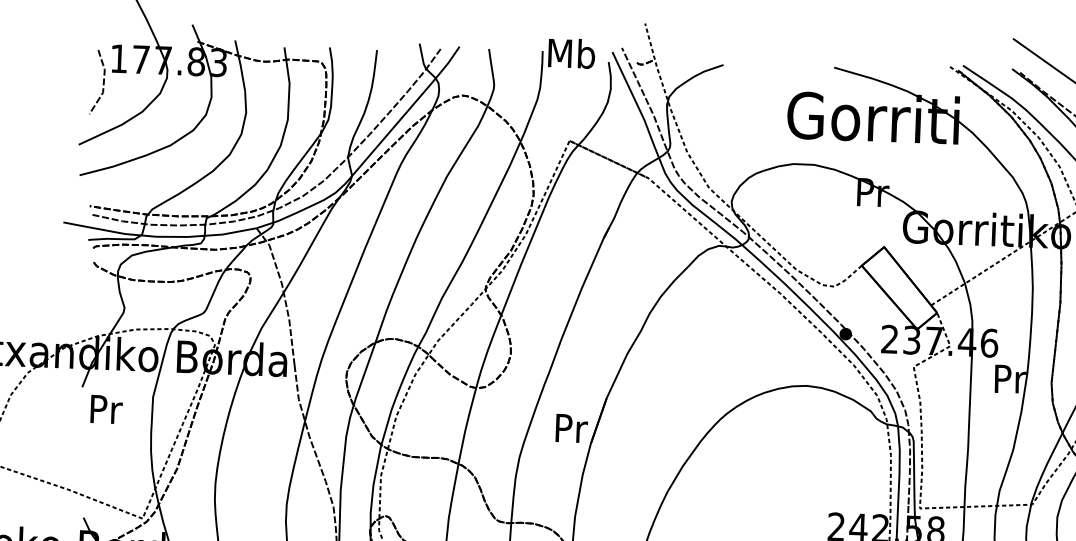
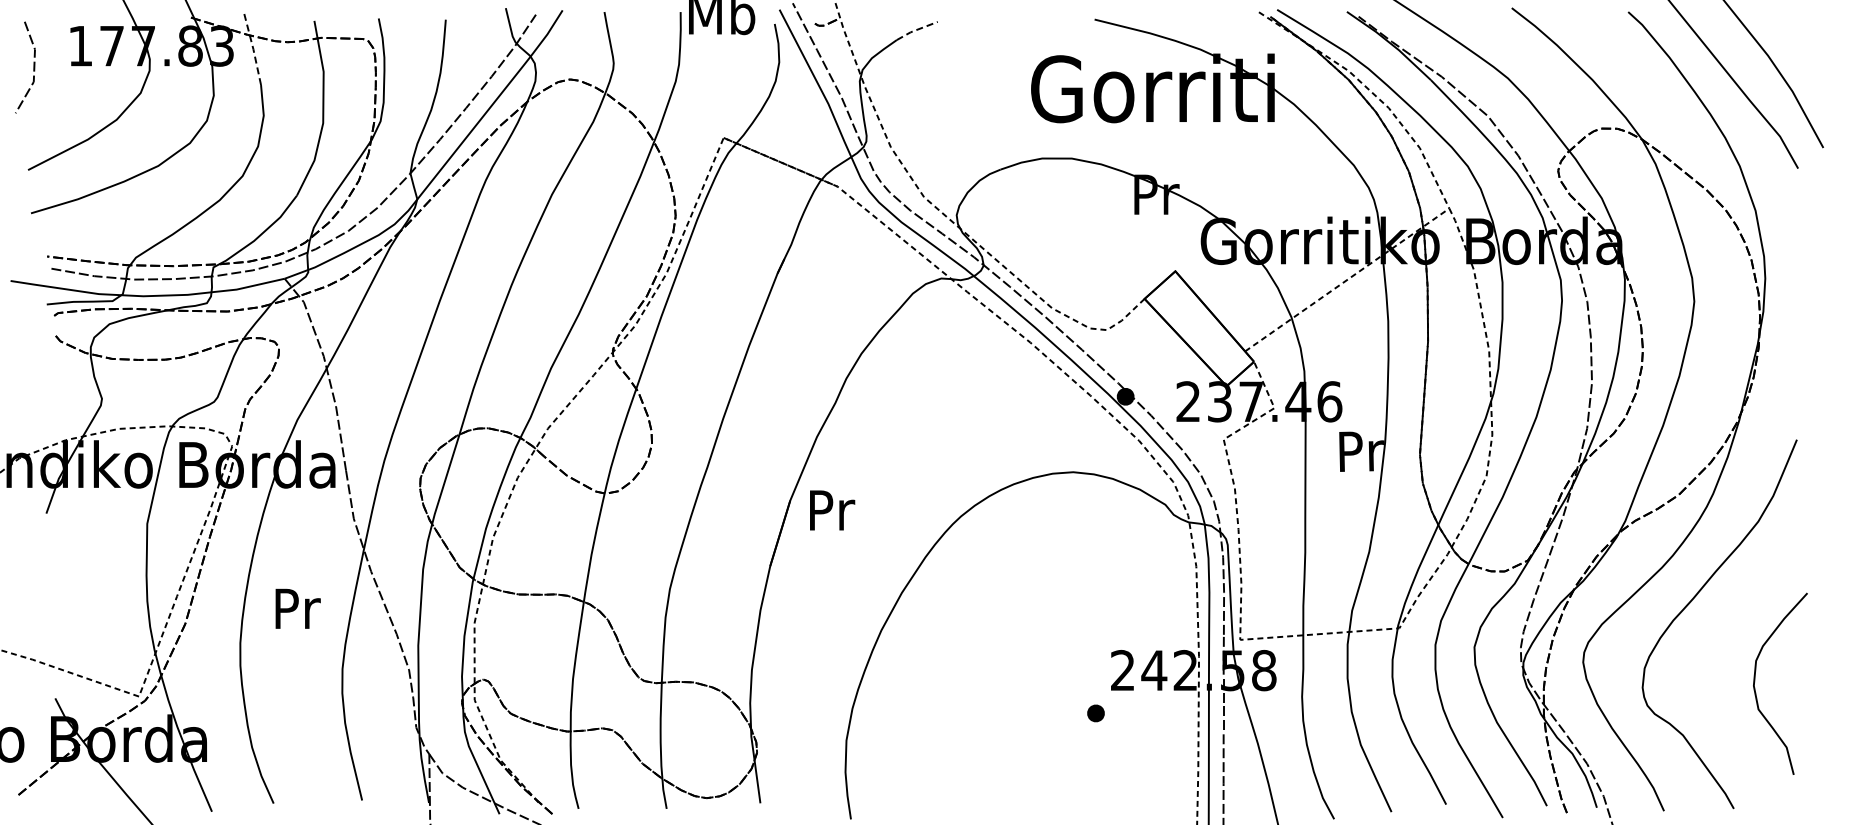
line: (240, 65) -> (253, 49), solid -> dashed
line: (709, 69) -> (917, 29), solid -> dashed
line: (103, 82) -> (33, 67), moved
text: (106, 409) -> (297, 608), moved
text: (571, 428) -> (832, 510), moved

